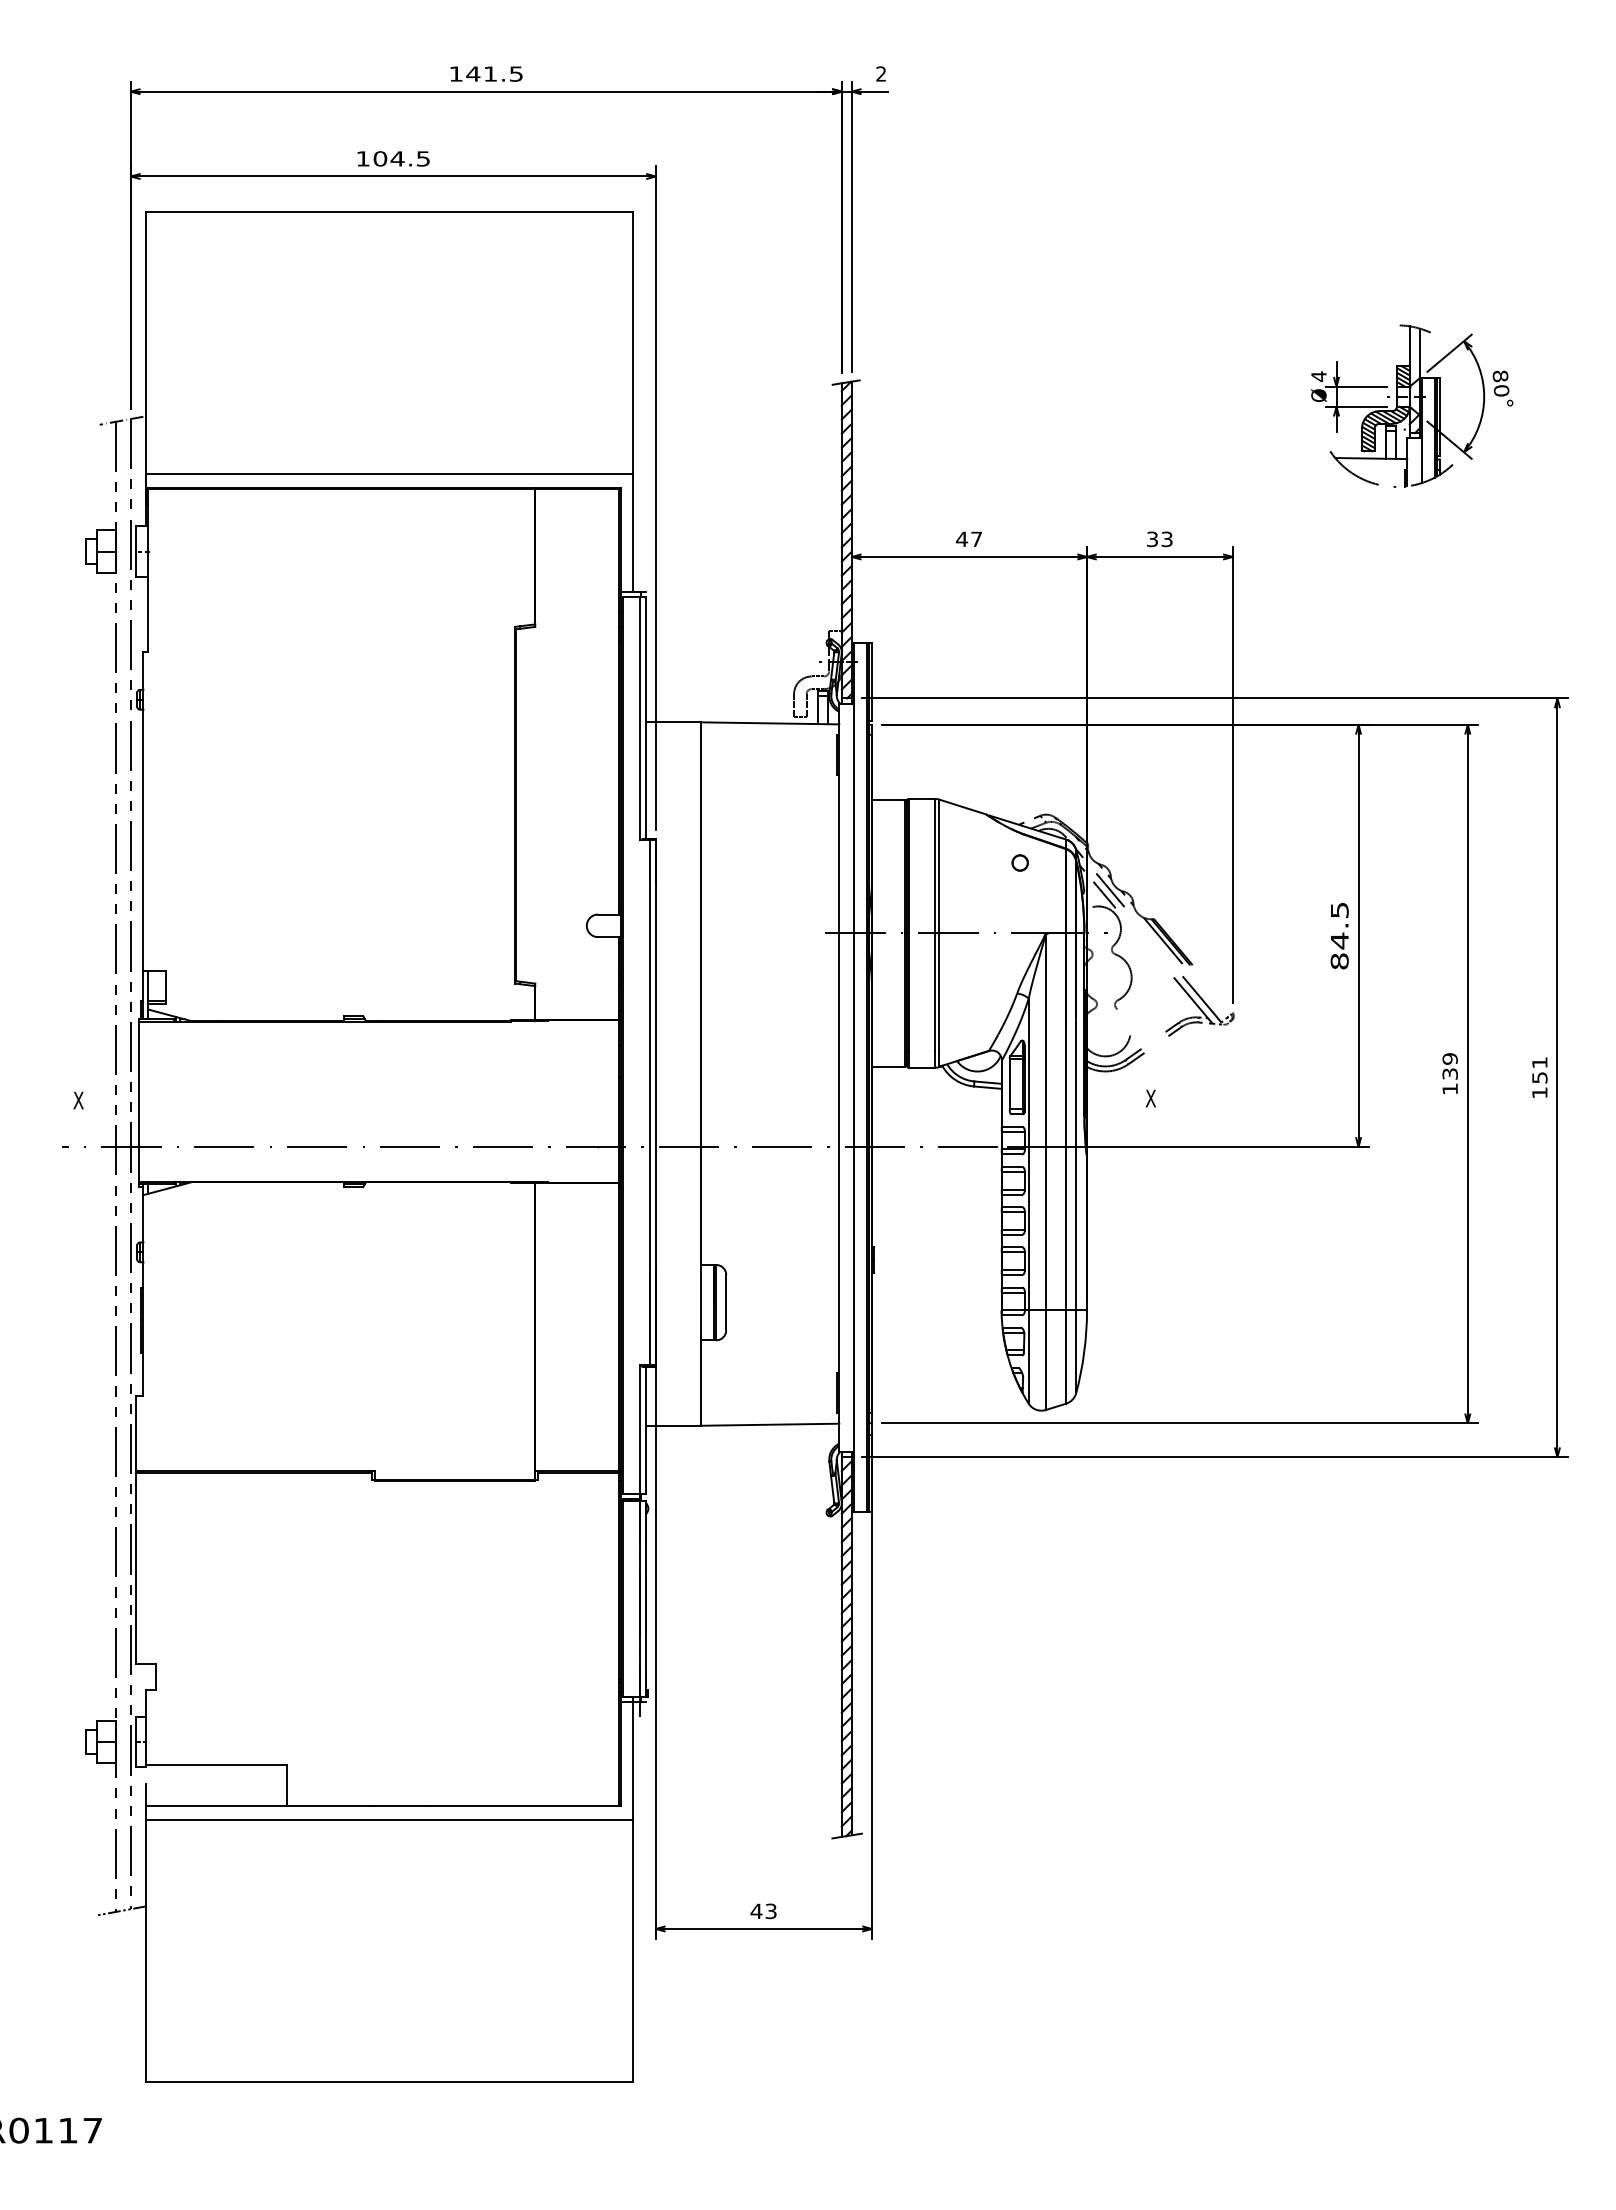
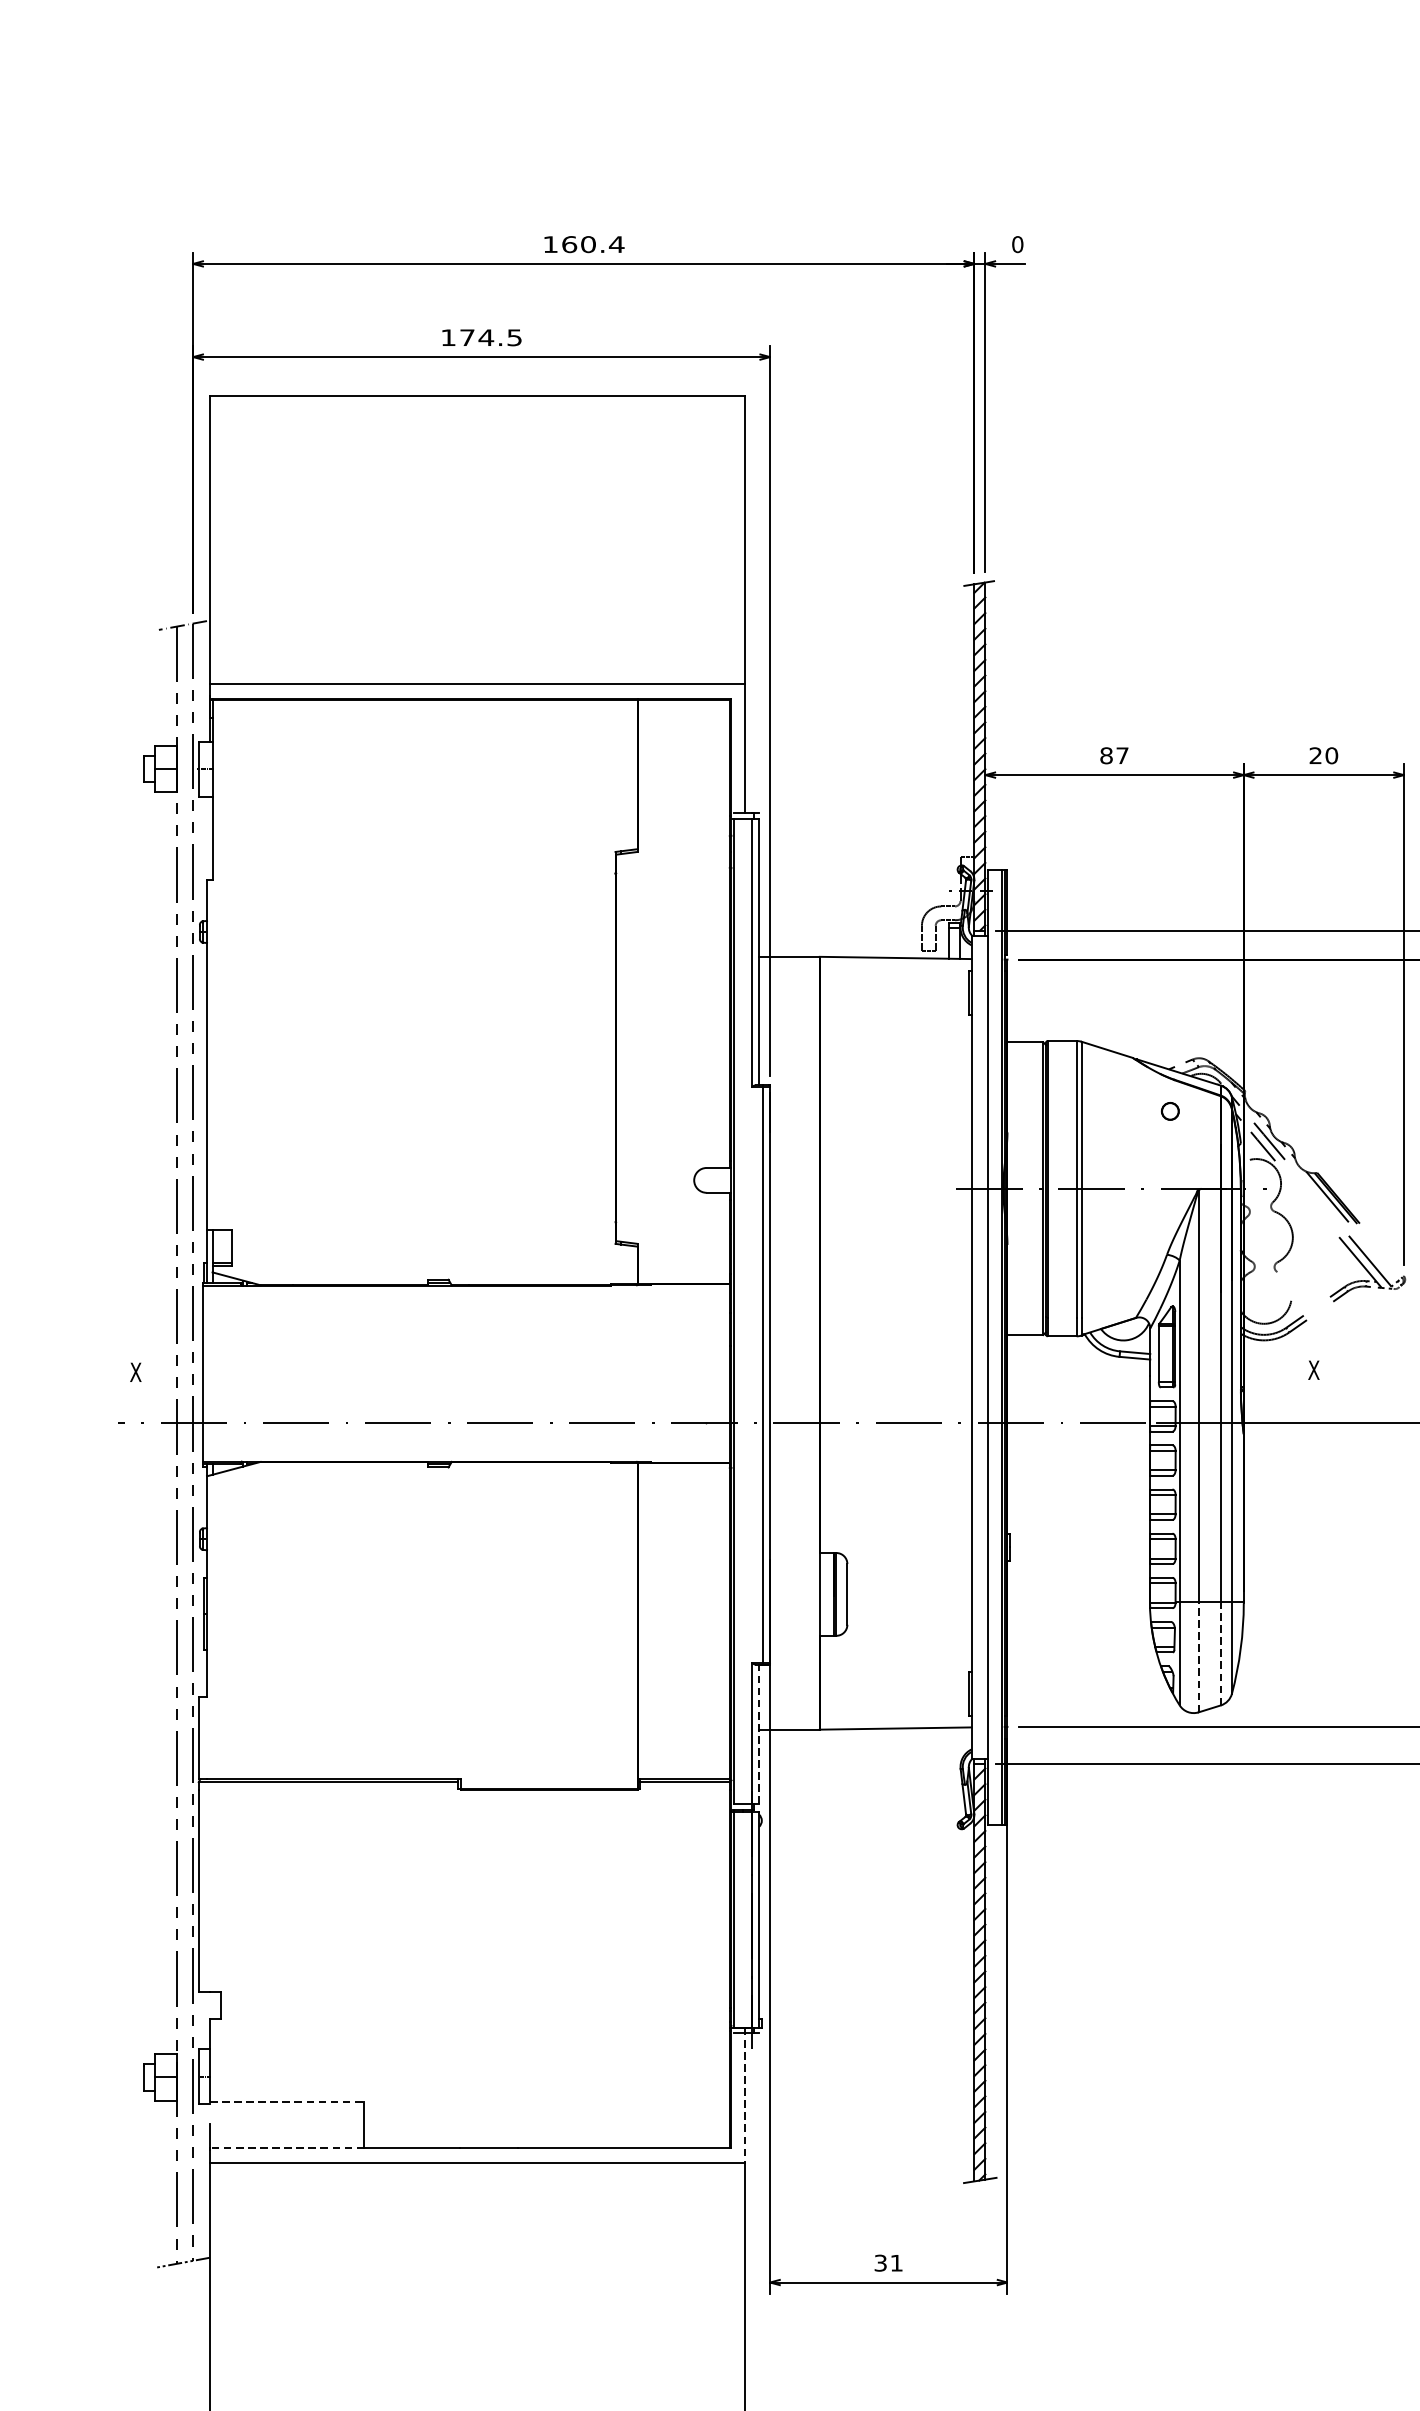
text: (494, 73) -> (592, 243), 141.5 -> 160.4
text: (881, 73) -> (1017, 243), 2 -> 0
text: (380, 158) -> (467, 337), 104.5 -> 174.5
text: (962, 539) -> (1106, 755), 47 -> 87
text: (1159, 539) -> (1323, 755), 33 -> 20
line: (1066, 1356) -> (1221, 1653), solid -> dashed
line: (1045, 1359) -> (1198, 1656), solid -> dashed
line: (645, 1429) -> (758, 1733), solid -> dashed
line: (633, 1758) -> (745, 2095), solid -> dashed
line: (216, 1764) -> (287, 2101), solid -> dashed
line: (215, 1806) -> (286, 2147), solid -> dashed
text: (763, 1911) -> (888, 2263), 43 -> 31

